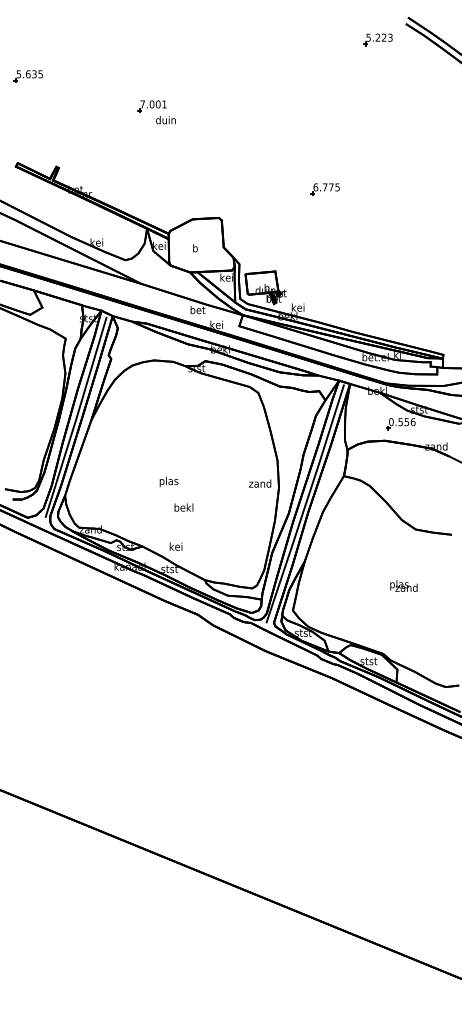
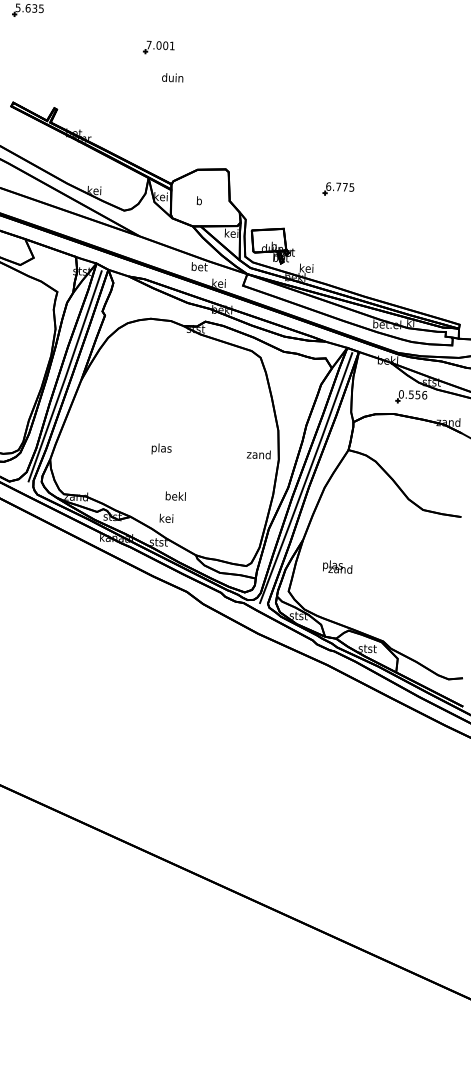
text: (165, 120) -> (172, 78), moved
part: (324, 189) -> (337, 189), moved
text: (183, 507) -> (175, 496), moved
text: (403, 585) -> (337, 566), moved

